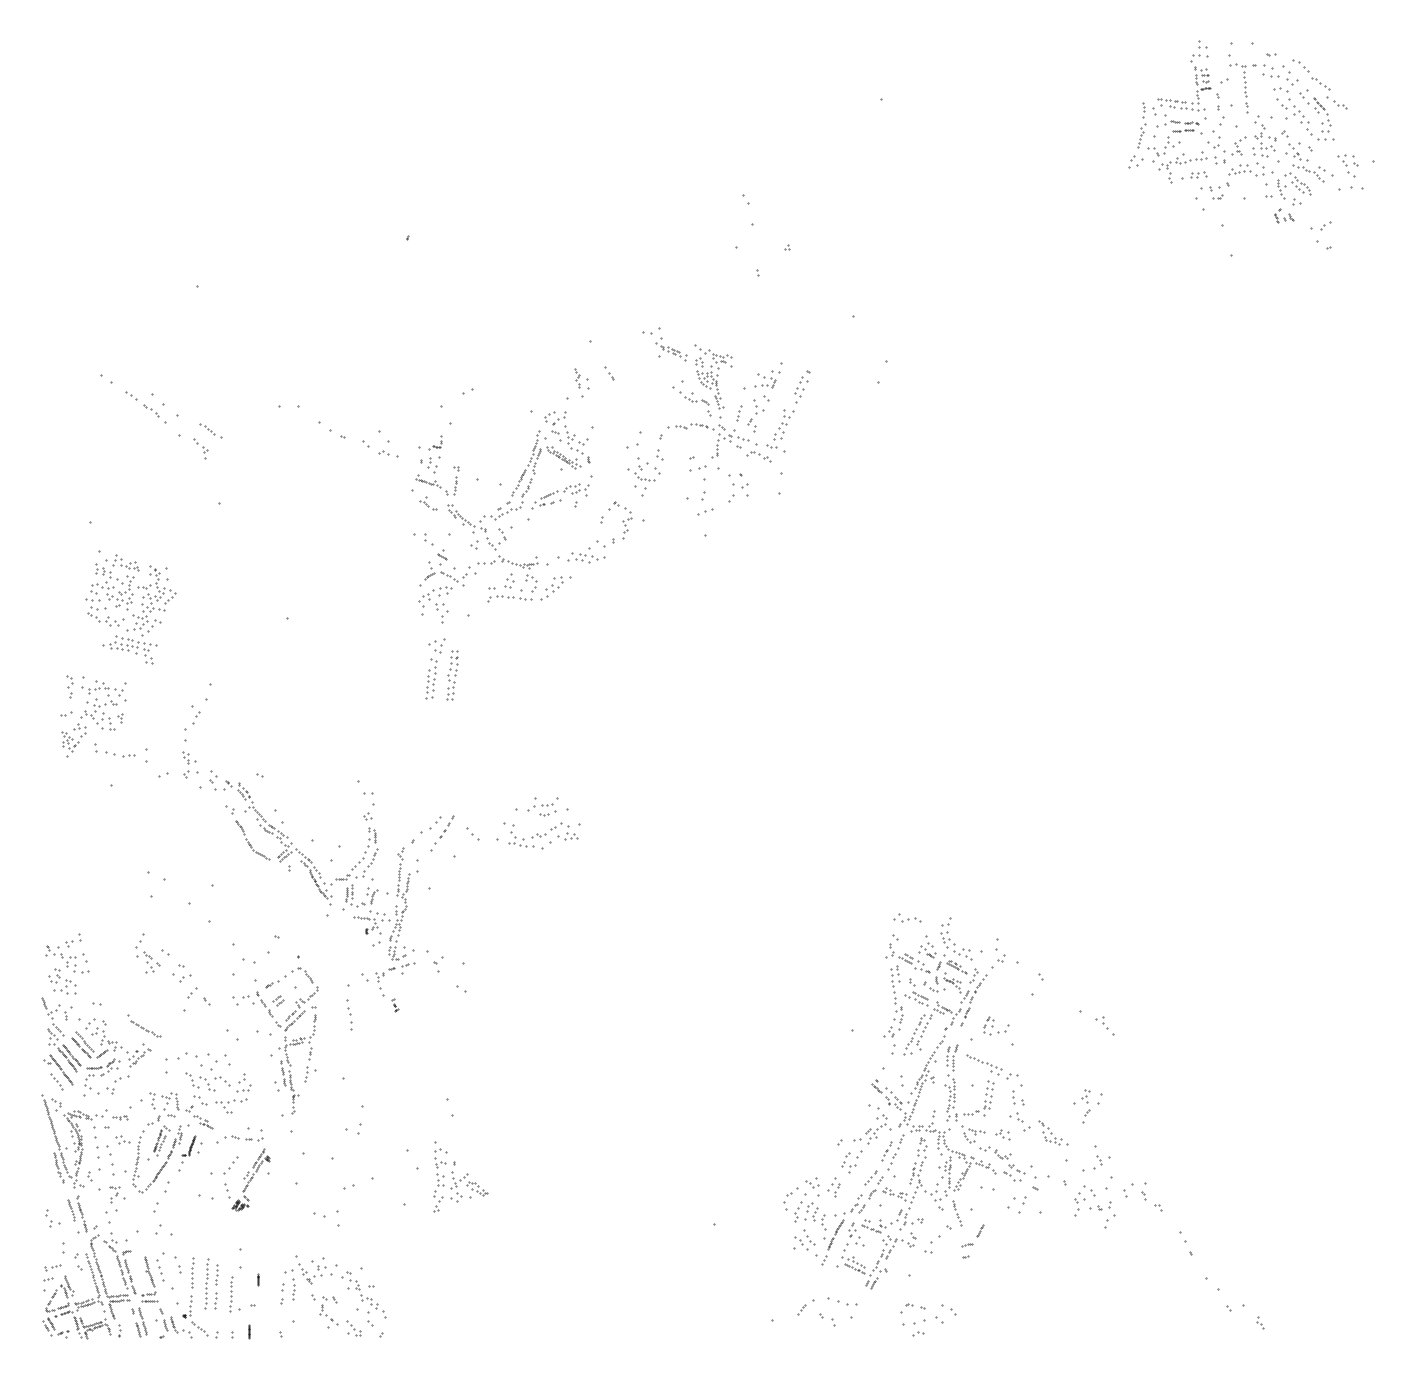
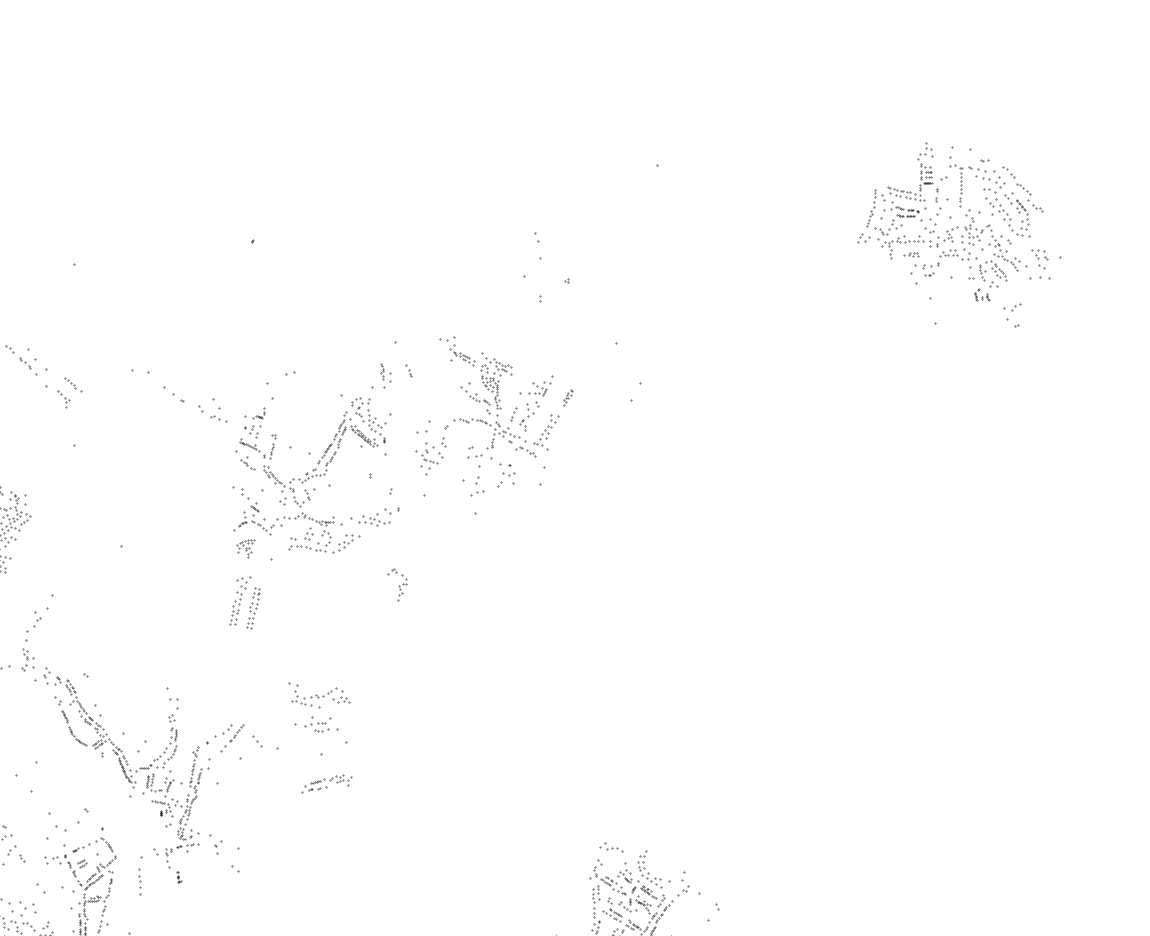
part: (1194, 175) -> (911, 254), size x0.7
part: (802, 386) -> (568, 397), size x0.6
part: (560, 496) -> (326, 784), moved
part: (620, 520) -> (396, 584), moved
part: (435, 604) -> (245, 547), size x0.6
part: (540, 835) -> (318, 696), moved

